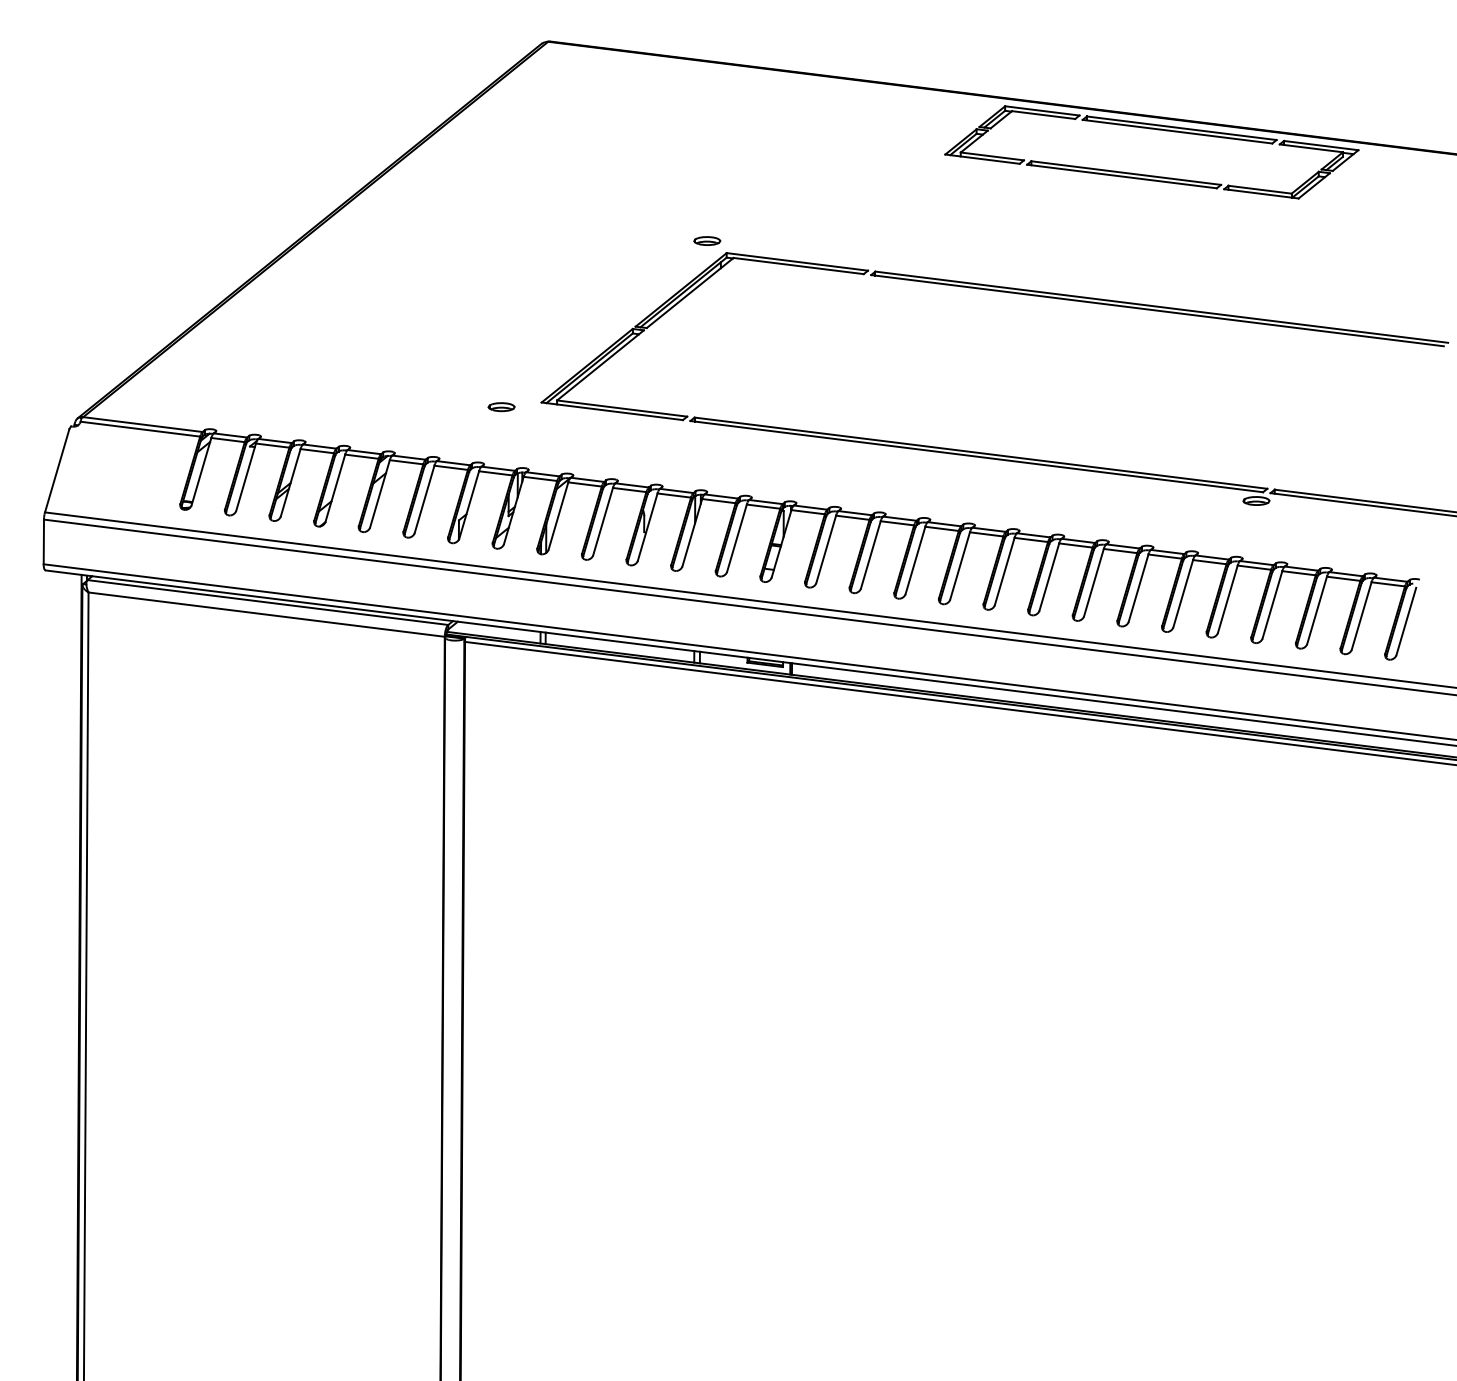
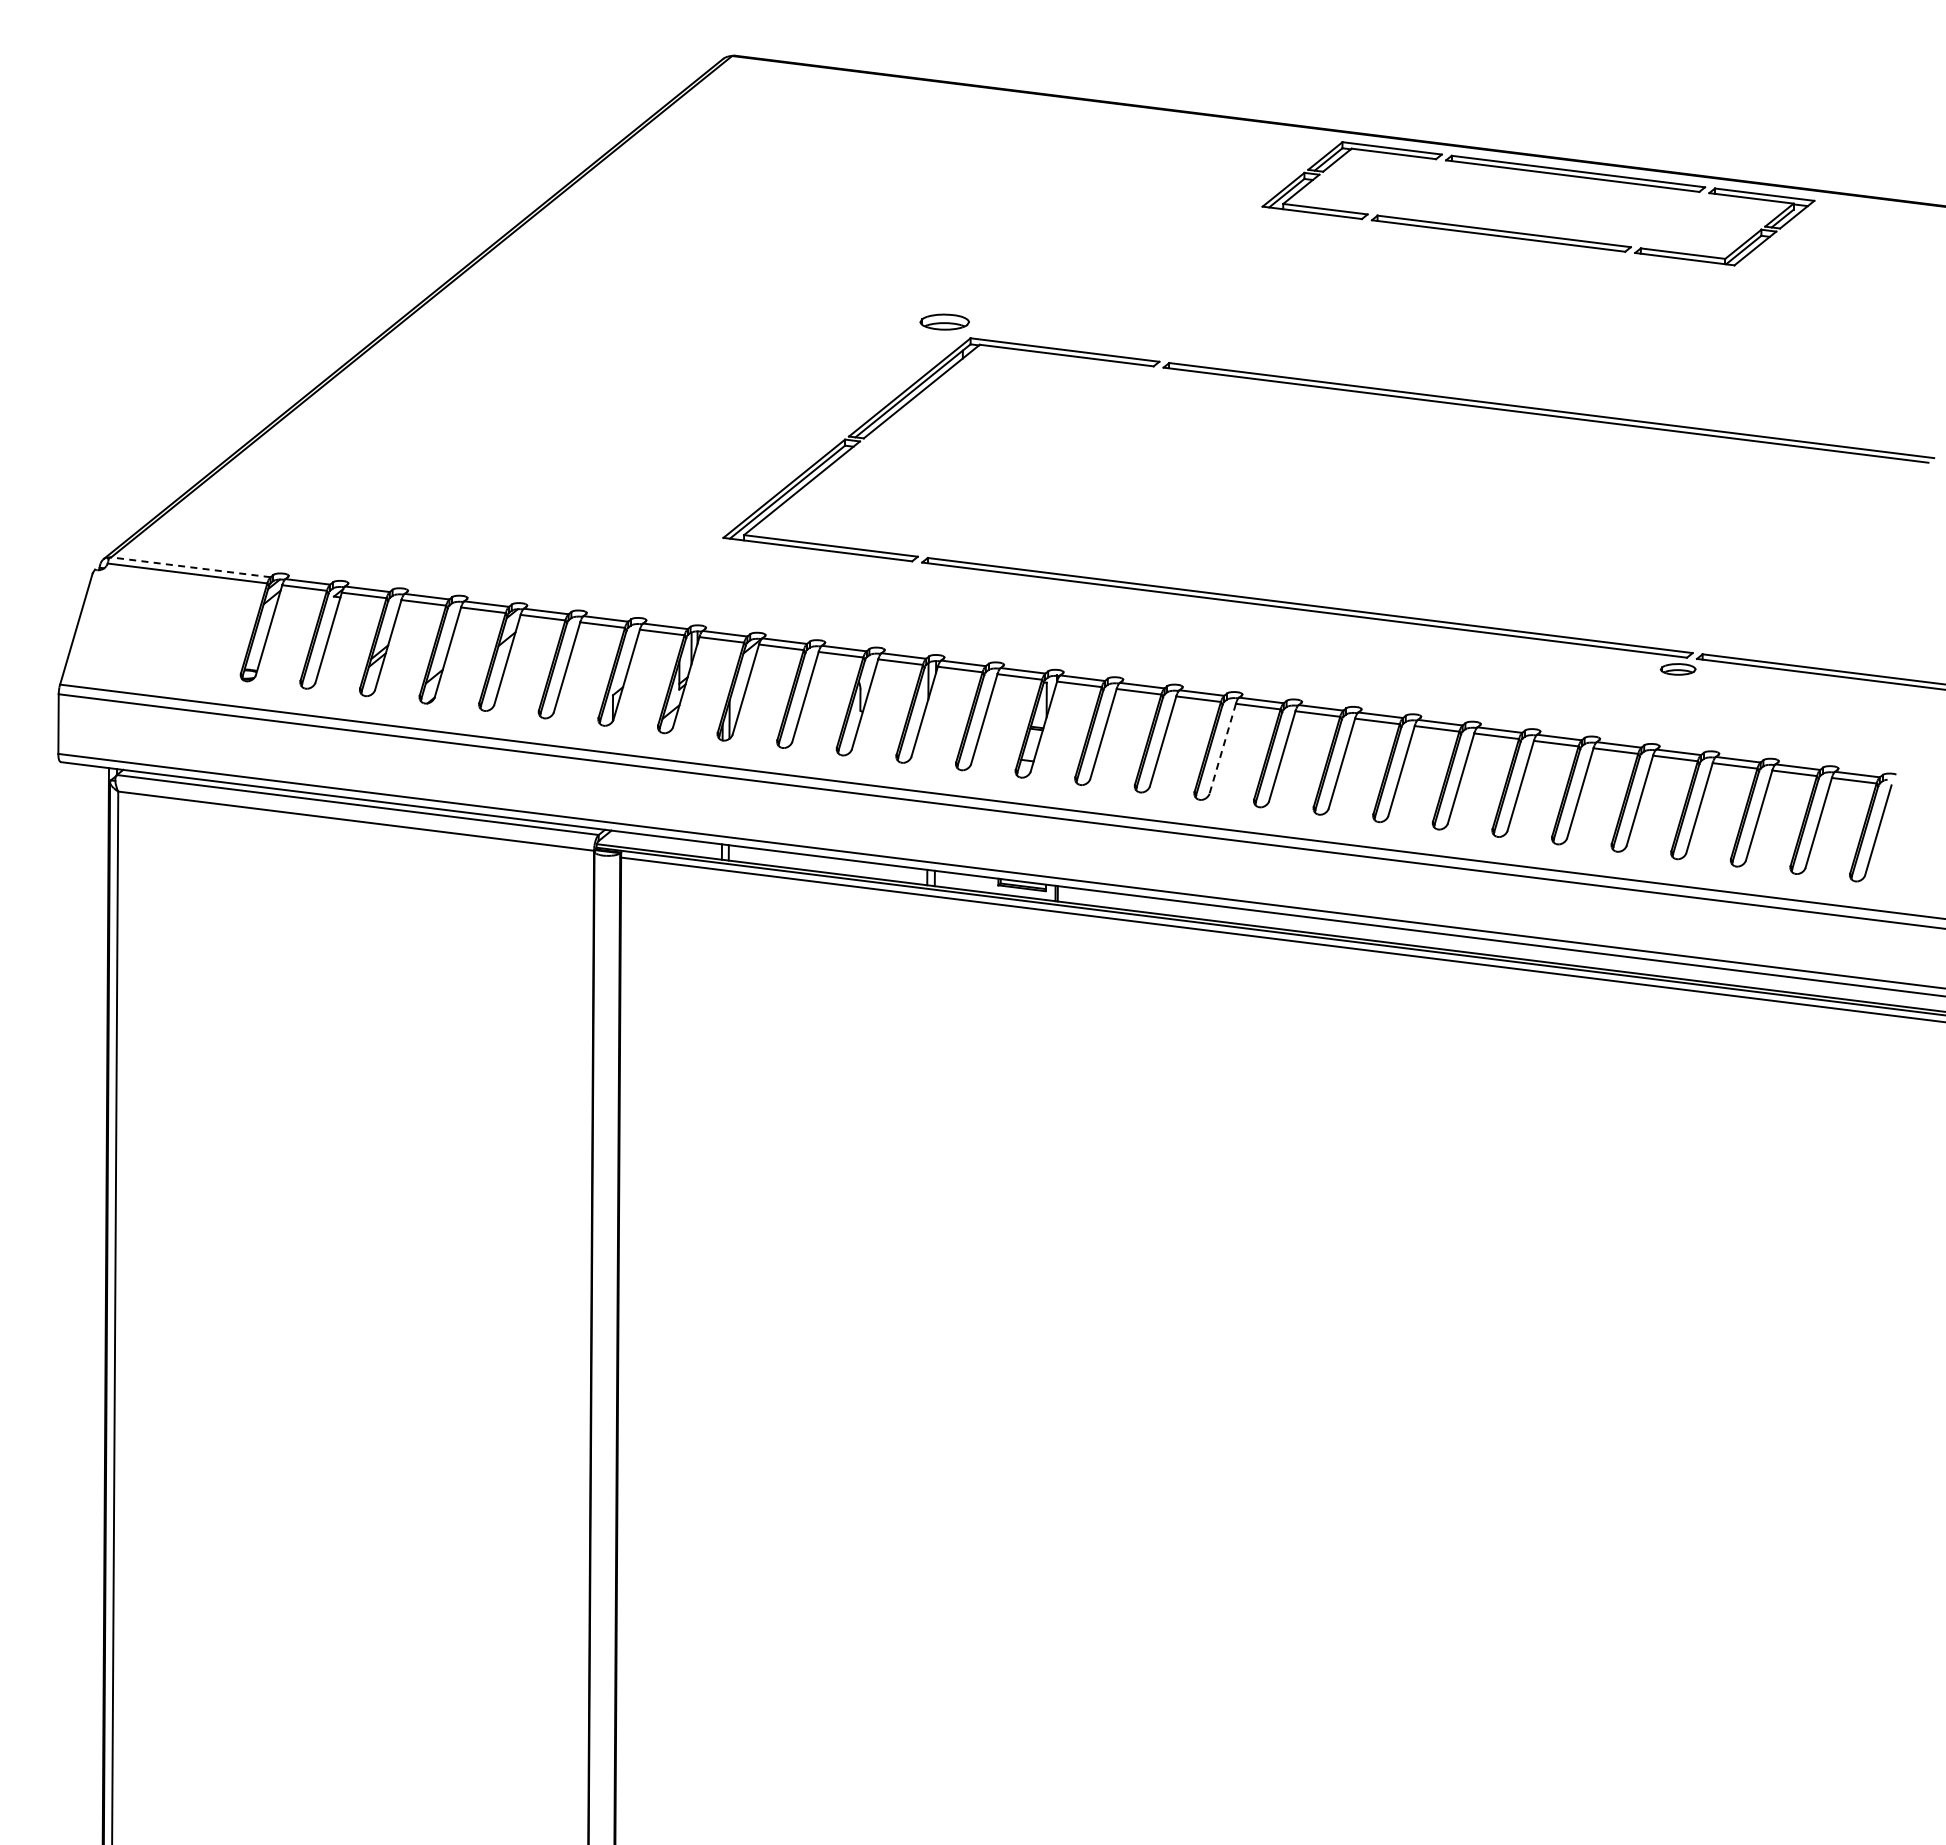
part: (707, 241) -> (944, 322), size x1.4
part: (501, 406) -> (669, 543), removed
line: (142, 424) -> (190, 567), solid -> dashed
line: (915, 560) -> (1222, 748), solid -> dashed

